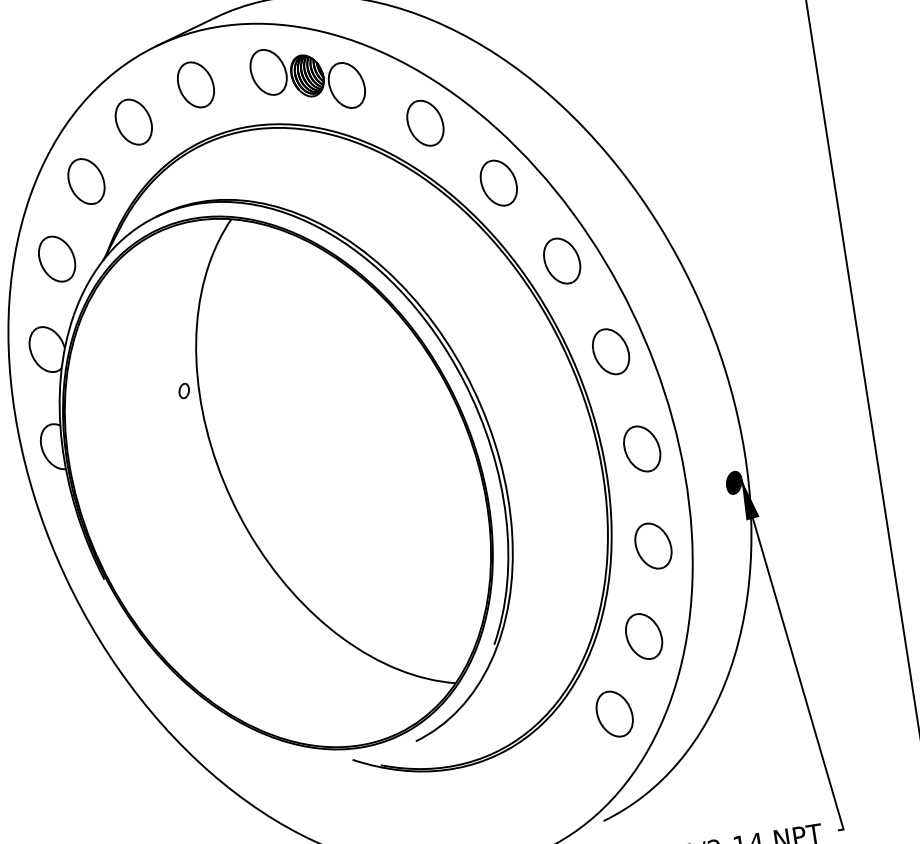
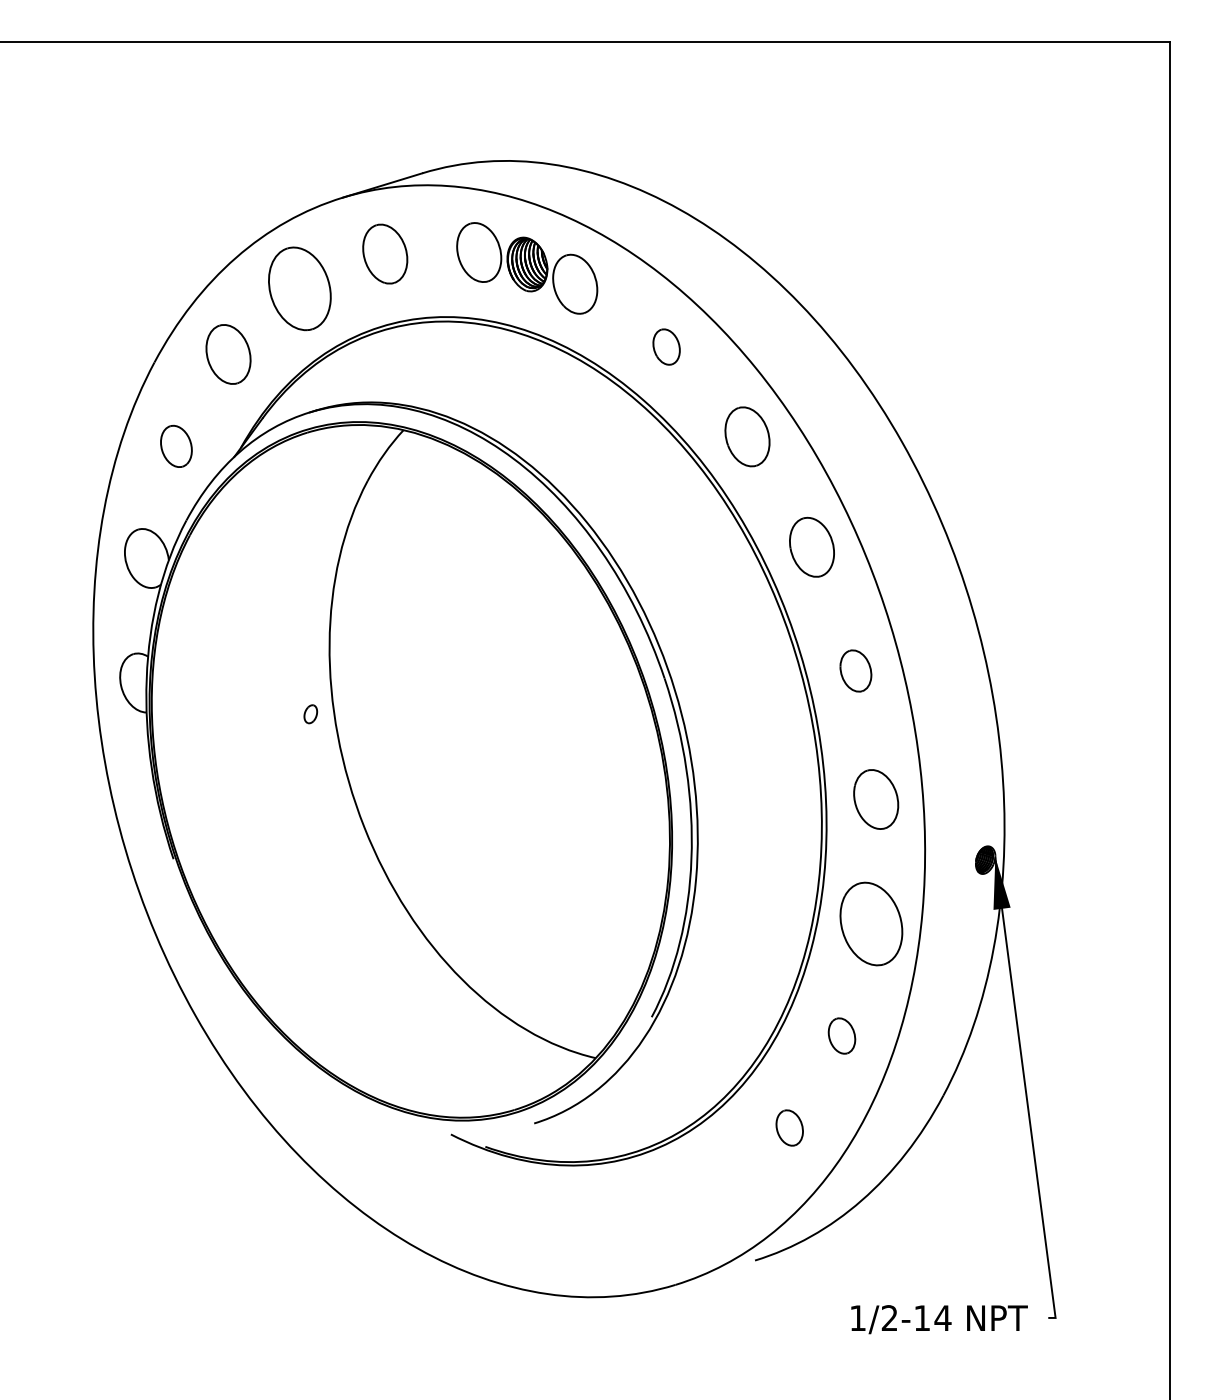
part: (133, 121) -> (299, 288), size x1.4
part: (425, 122) -> (666, 346), size x0.6
part: (57, 259) -> (176, 446), size x0.7
part: (610, 351) -> (855, 670), size x0.7
part: (184, 391) -> (310, 714), moved
part: (653, 545) -> (871, 923), size x1.4
part: (643, 636) -> (841, 1035), size x0.6
part: (614, 713) -> (789, 1127), size x0.6

